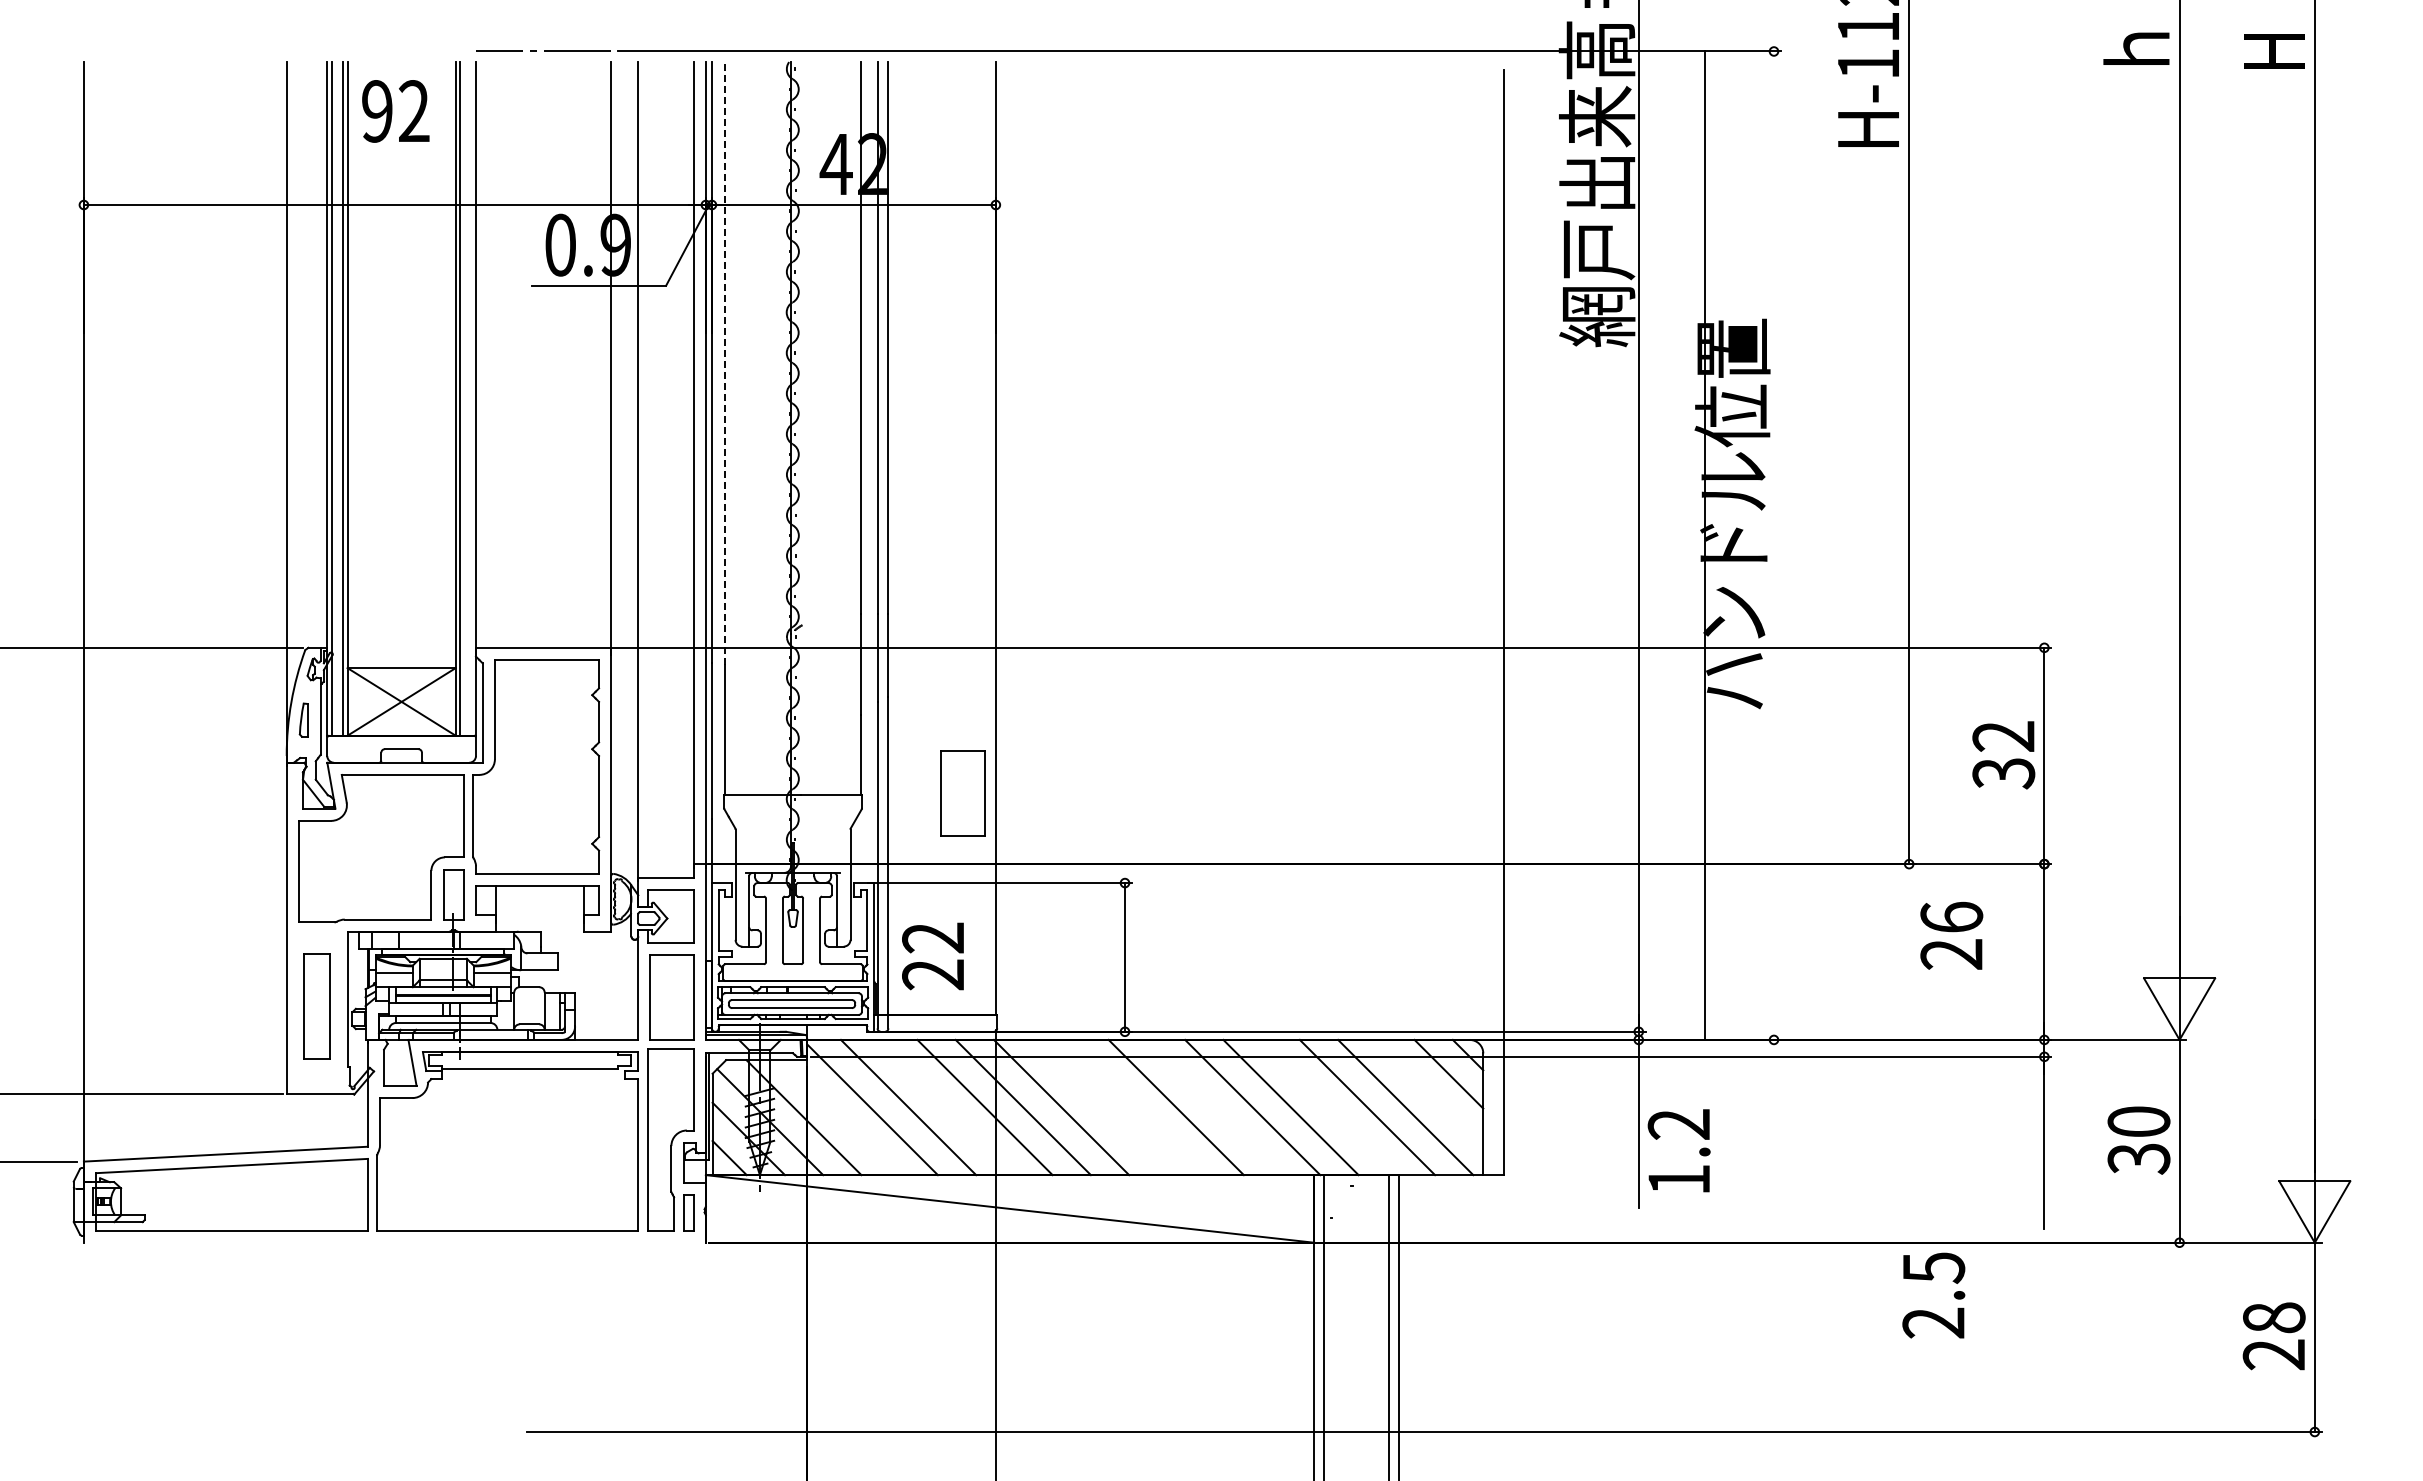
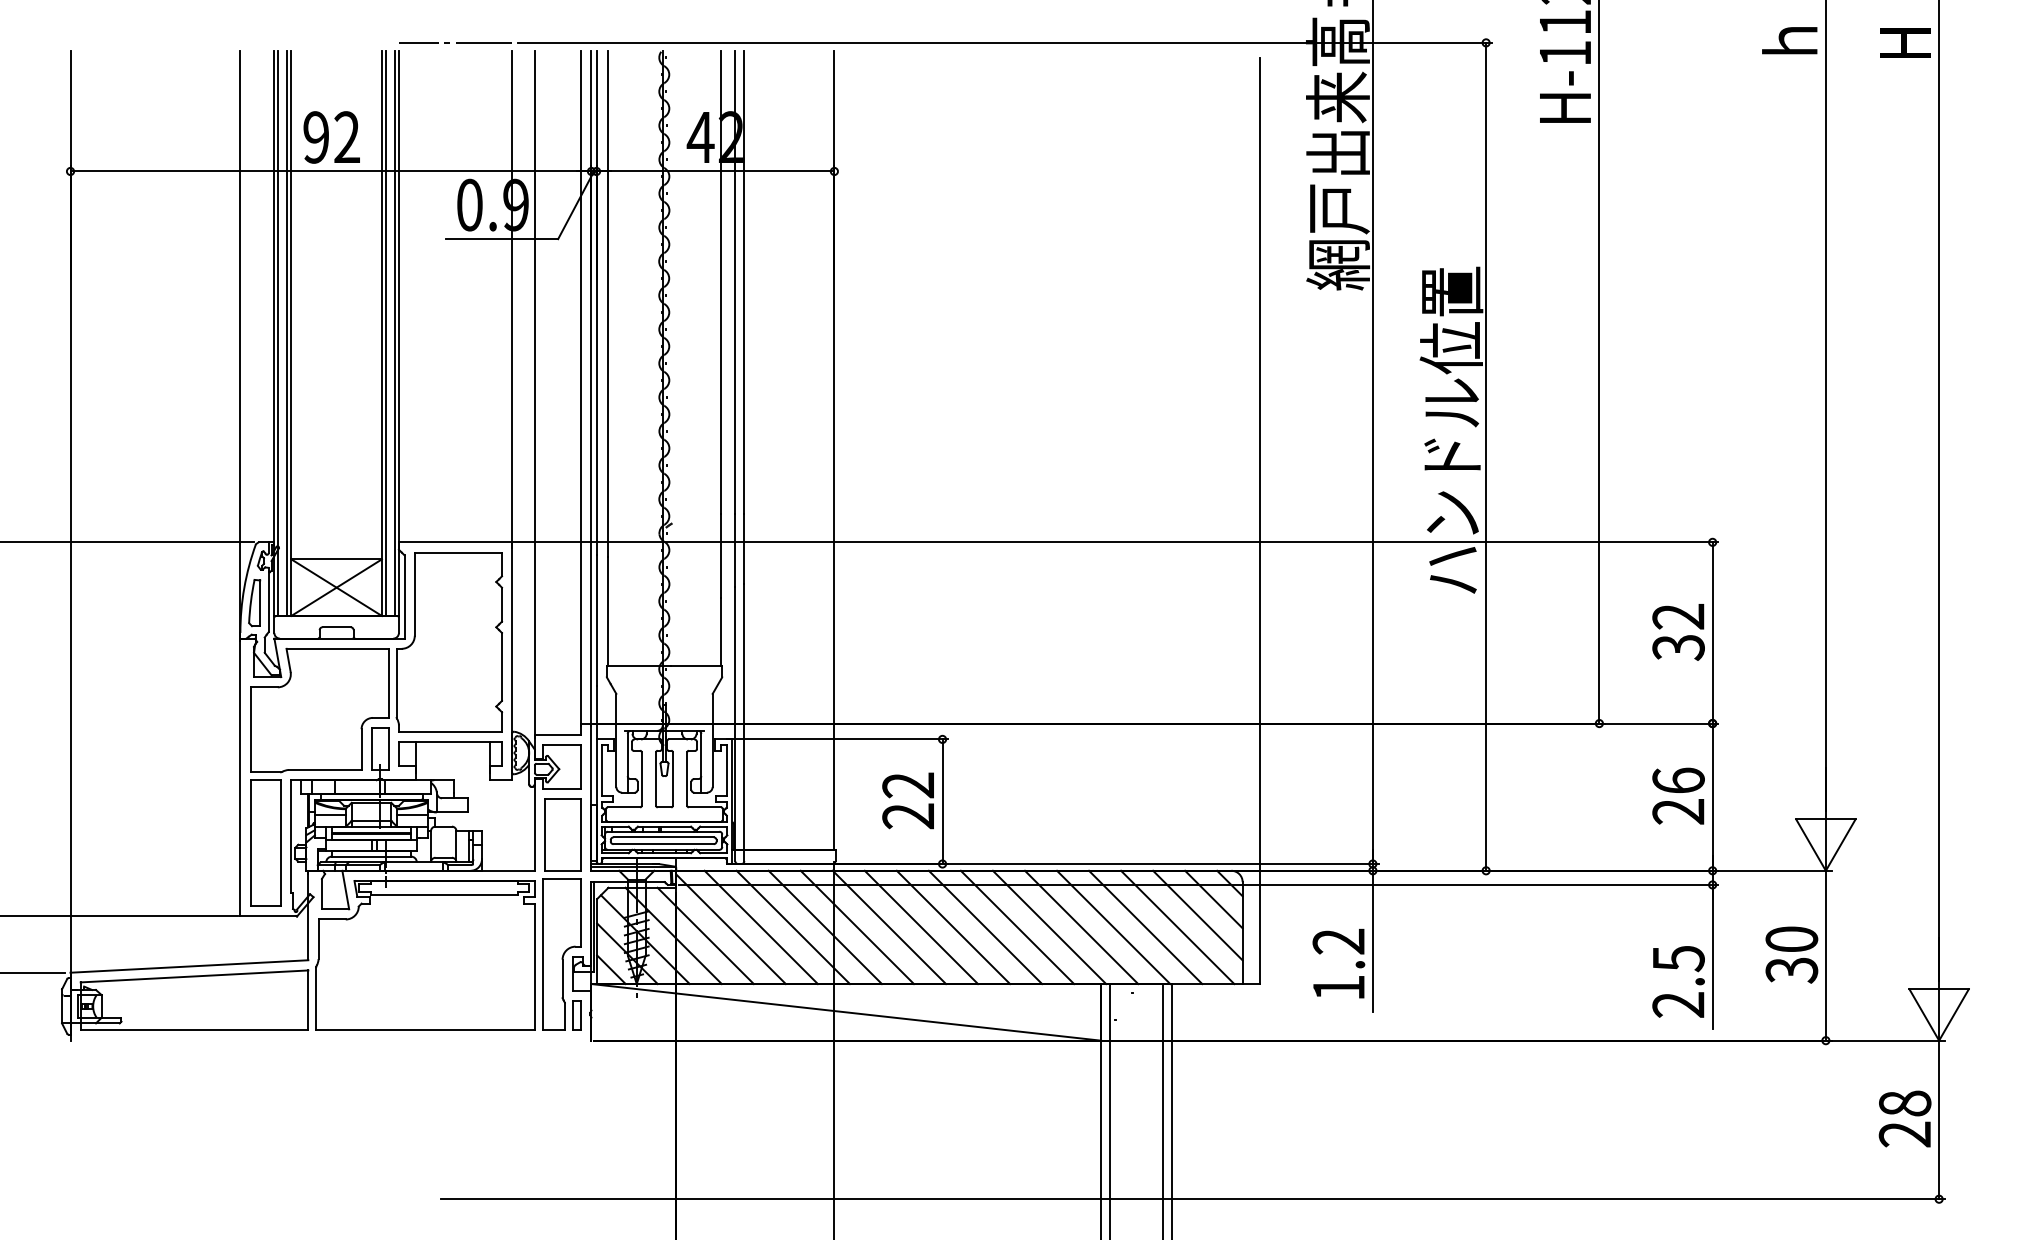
text: (395, 111) -> (331, 137), moved
line: (725, 363) -> (607, 304), dashed -> solid
line: (471, 398) -> (395, 333), added
line: (1704, 545) -> (1485, 456), moved
part: (303, 719) -> (254, 602), size x1.67
part: (962, 793) -> (806, 664), removed
text: (1951, 935) -> (1678, 795), moved
text: (932, 956) -> (907, 800), moved
part: (316, 1006) -> (265, 842), size x1.43
line: (1429, 1092) -> (1197, 914), added
line: (946, 1107) -> (793, 927), added
line: (1099, 1107) -> (921, 927), added
line: (1137, 1107) -> (953, 927), added
line: (1214, 1107) -> (1017, 927), added
line: (1328, 1107) -> (1112, 927), added
line: (841, 1117) -> (705, 935), added
text: (1678, 1150) -> (1338, 963), moved
text: (1933, 1295) -> (1678, 981), moved

